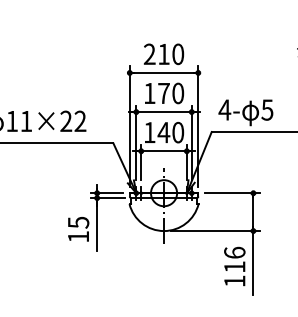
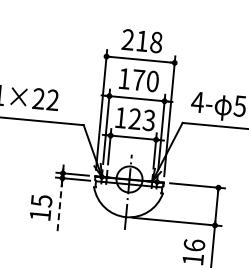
text: (178, 54) -> (156, 42), 210 -> 218
text: (170, 132) -> (141, 119), 140 -> 123
line: (97, 224) -> (60, 204), solid -> dashed

